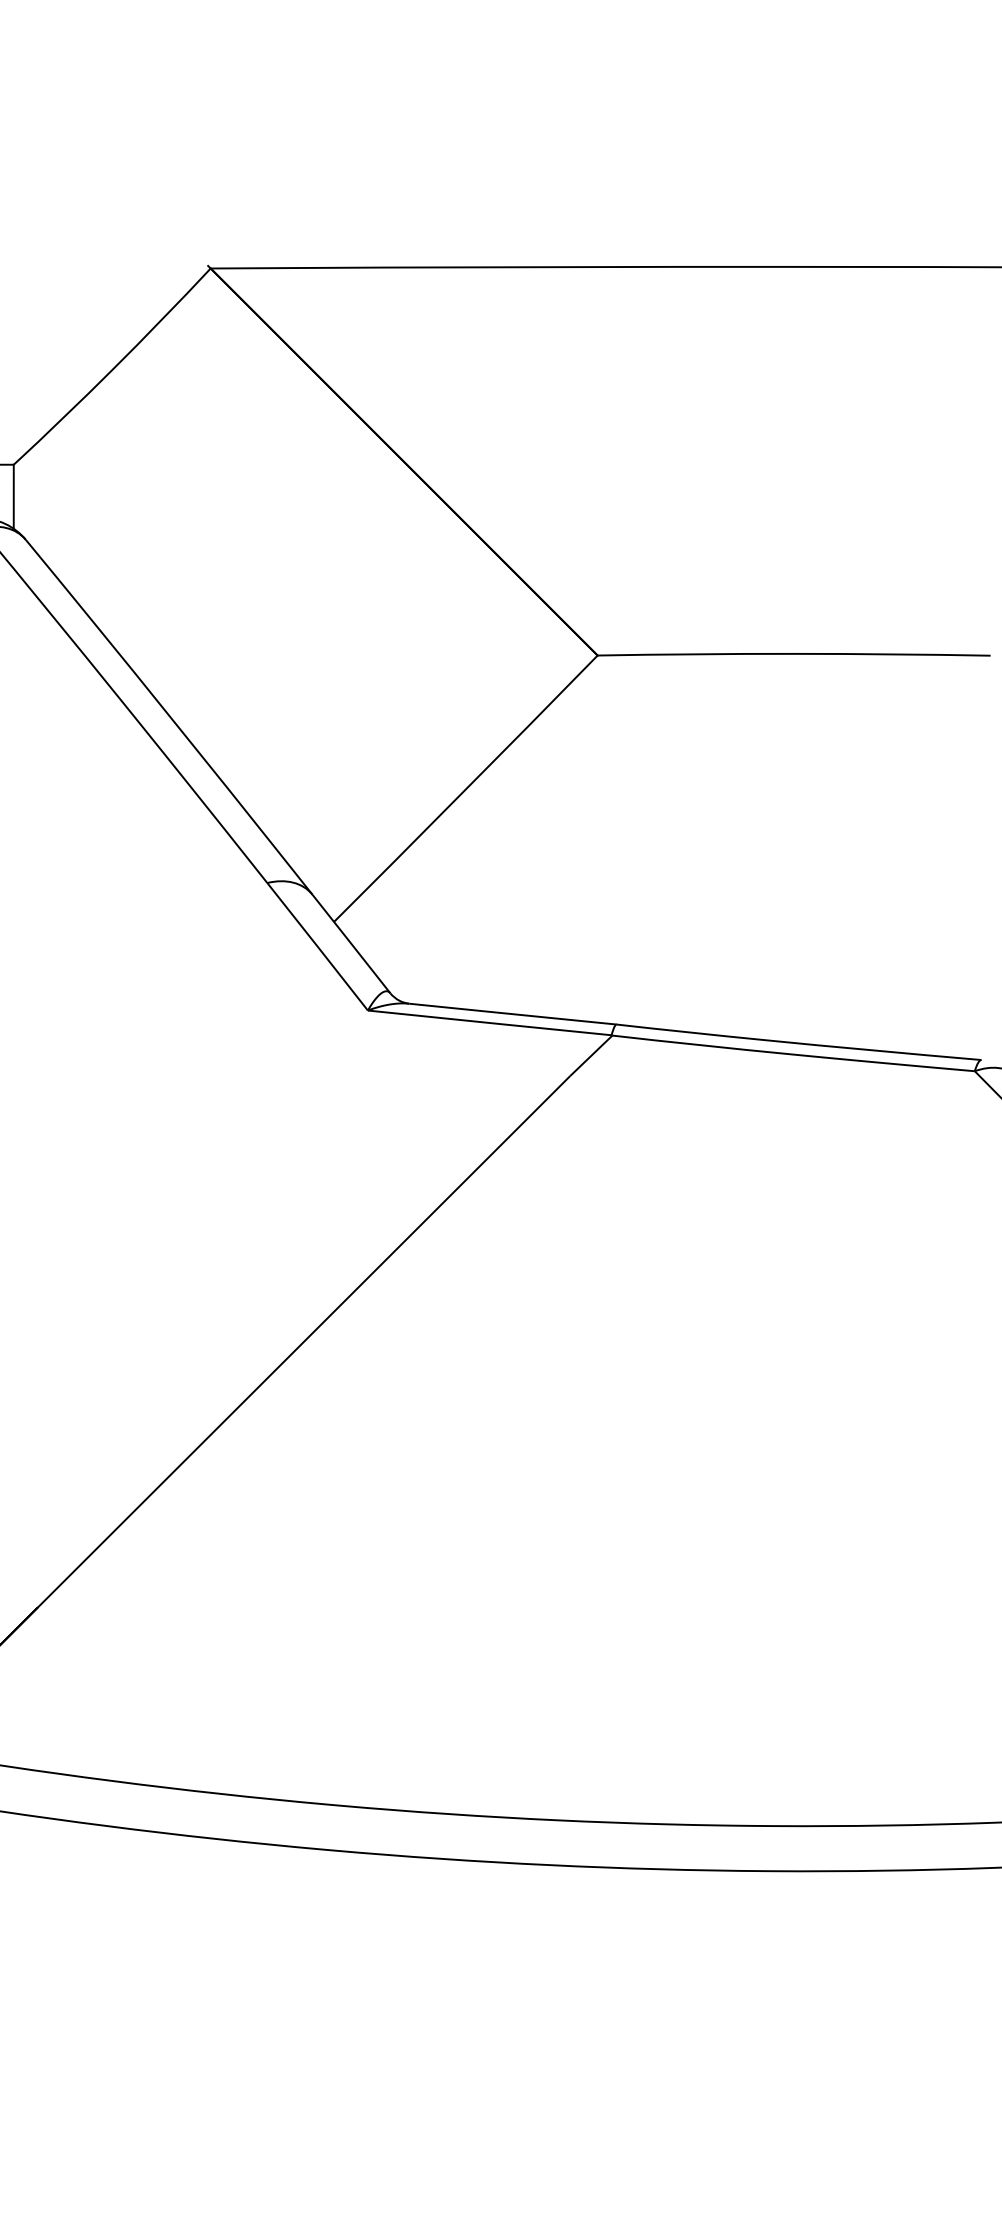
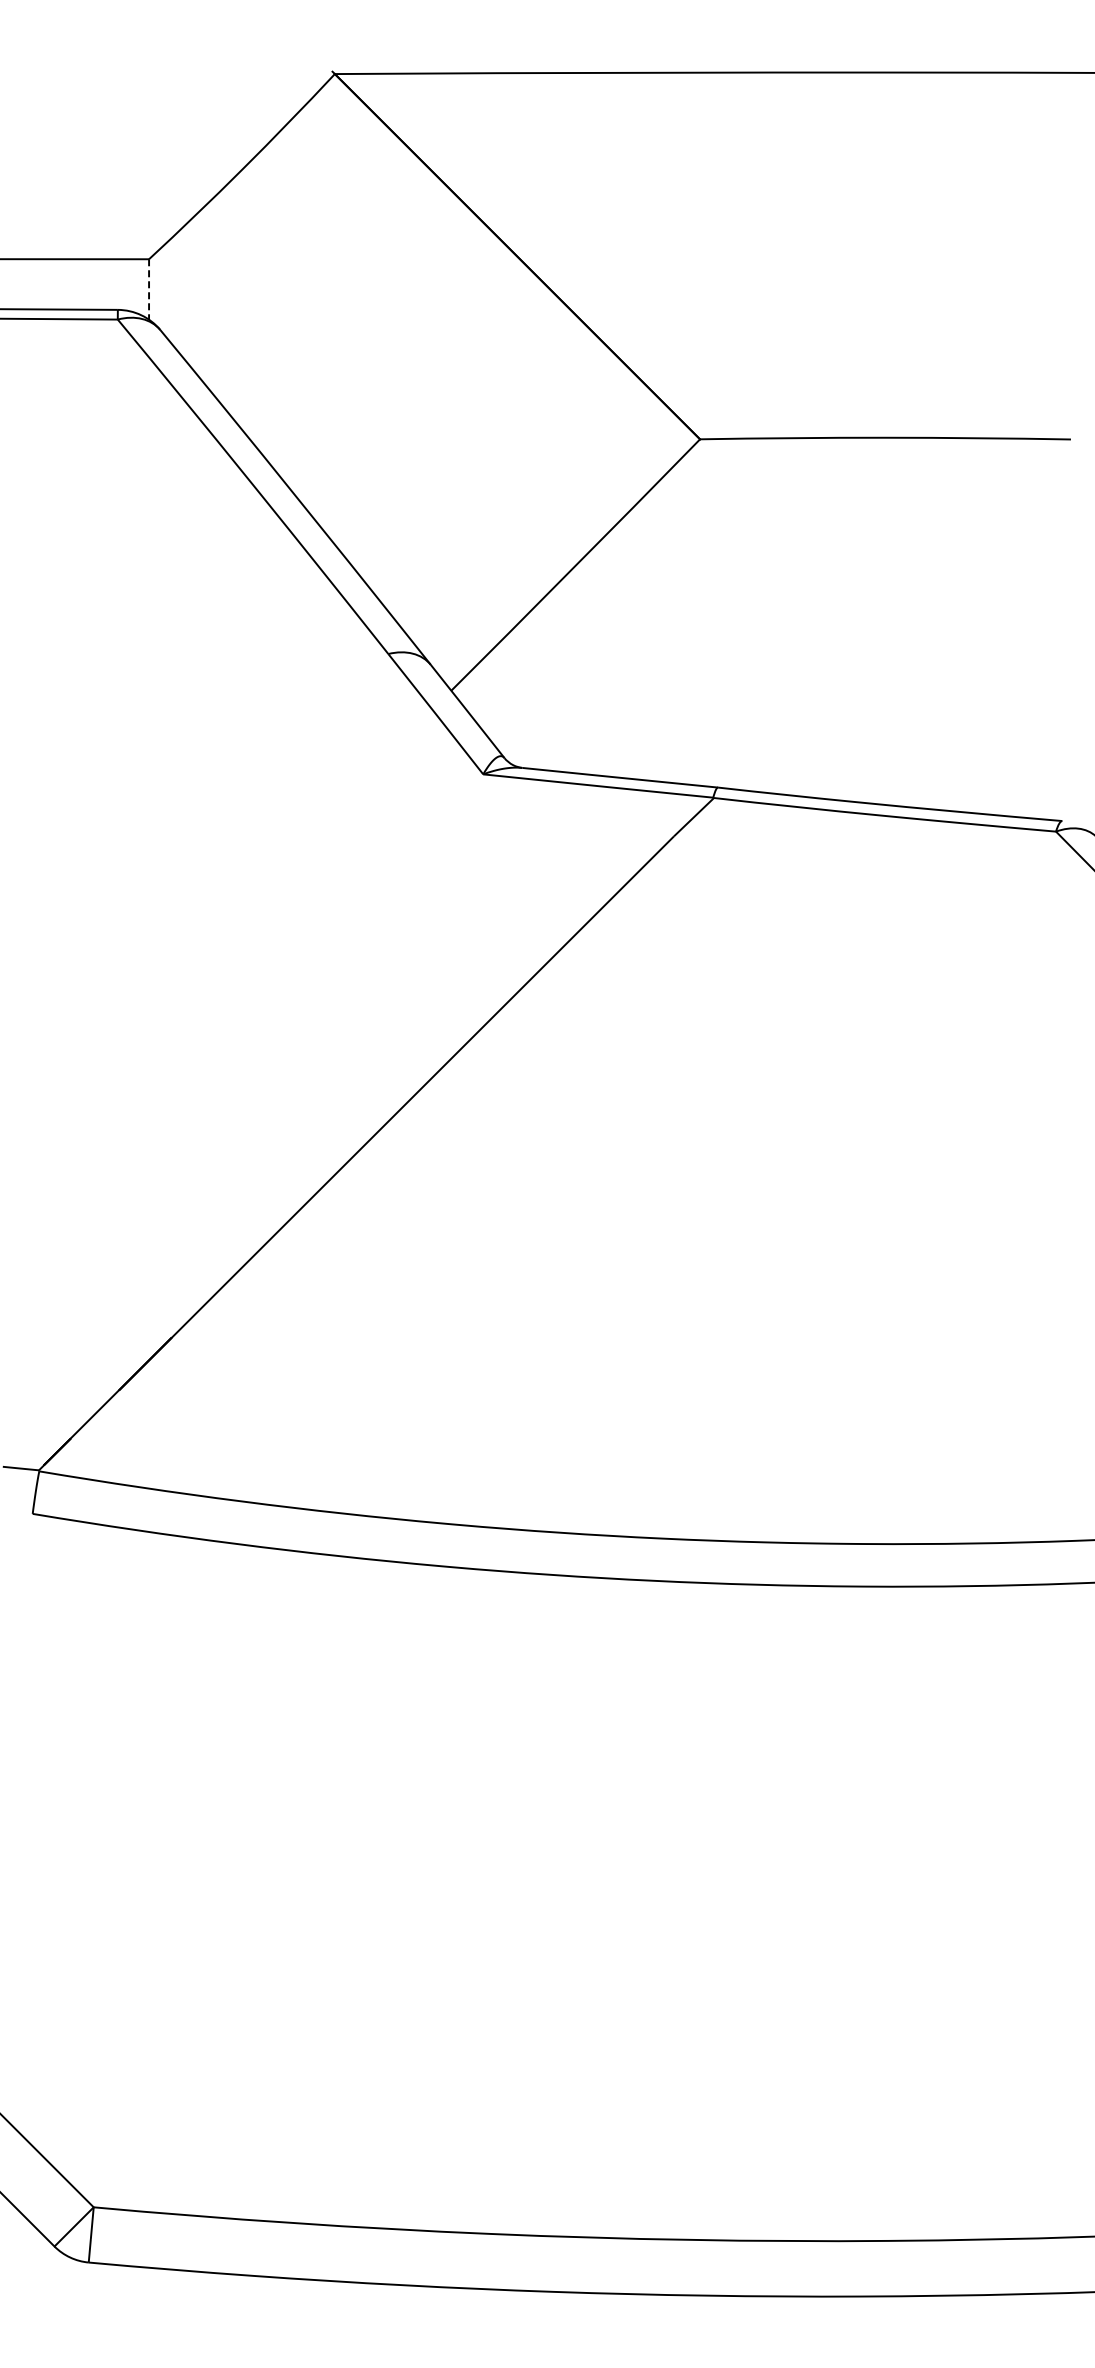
line: (14, 496) -> (149, 289), solid -> dashed

